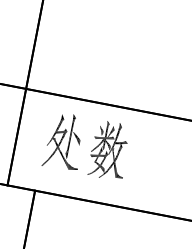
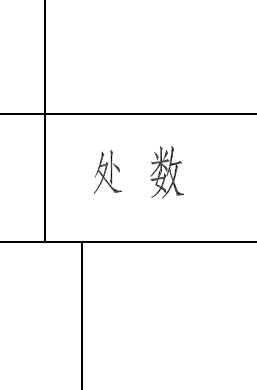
part: (64, 141) -> (107, 171), size x0.6
part: (109, 149) -> (166, 171), size x0.7

